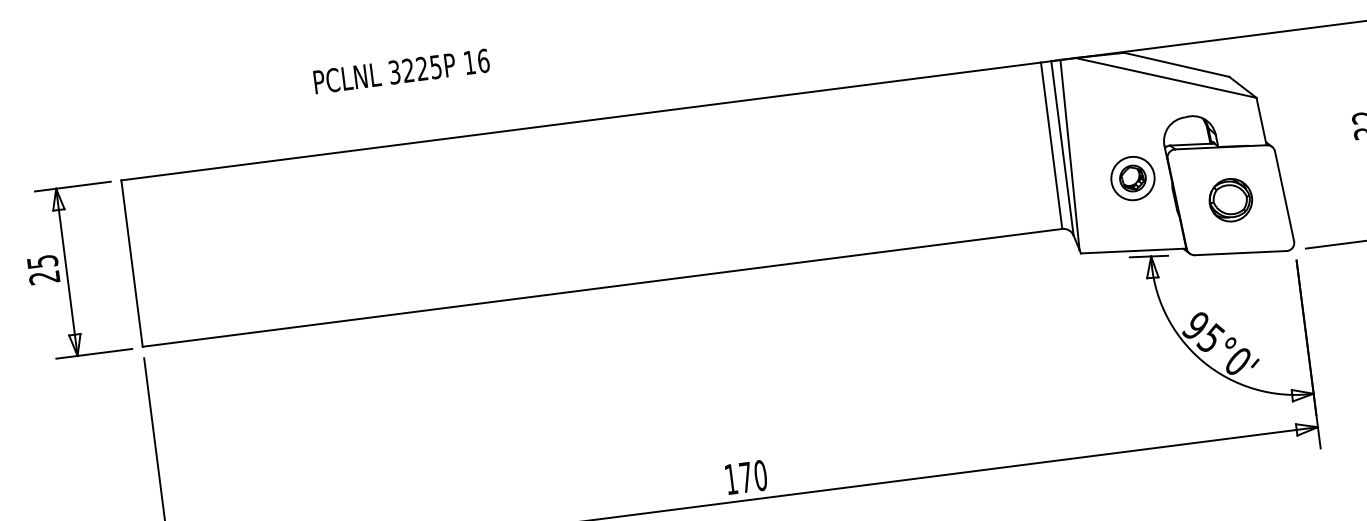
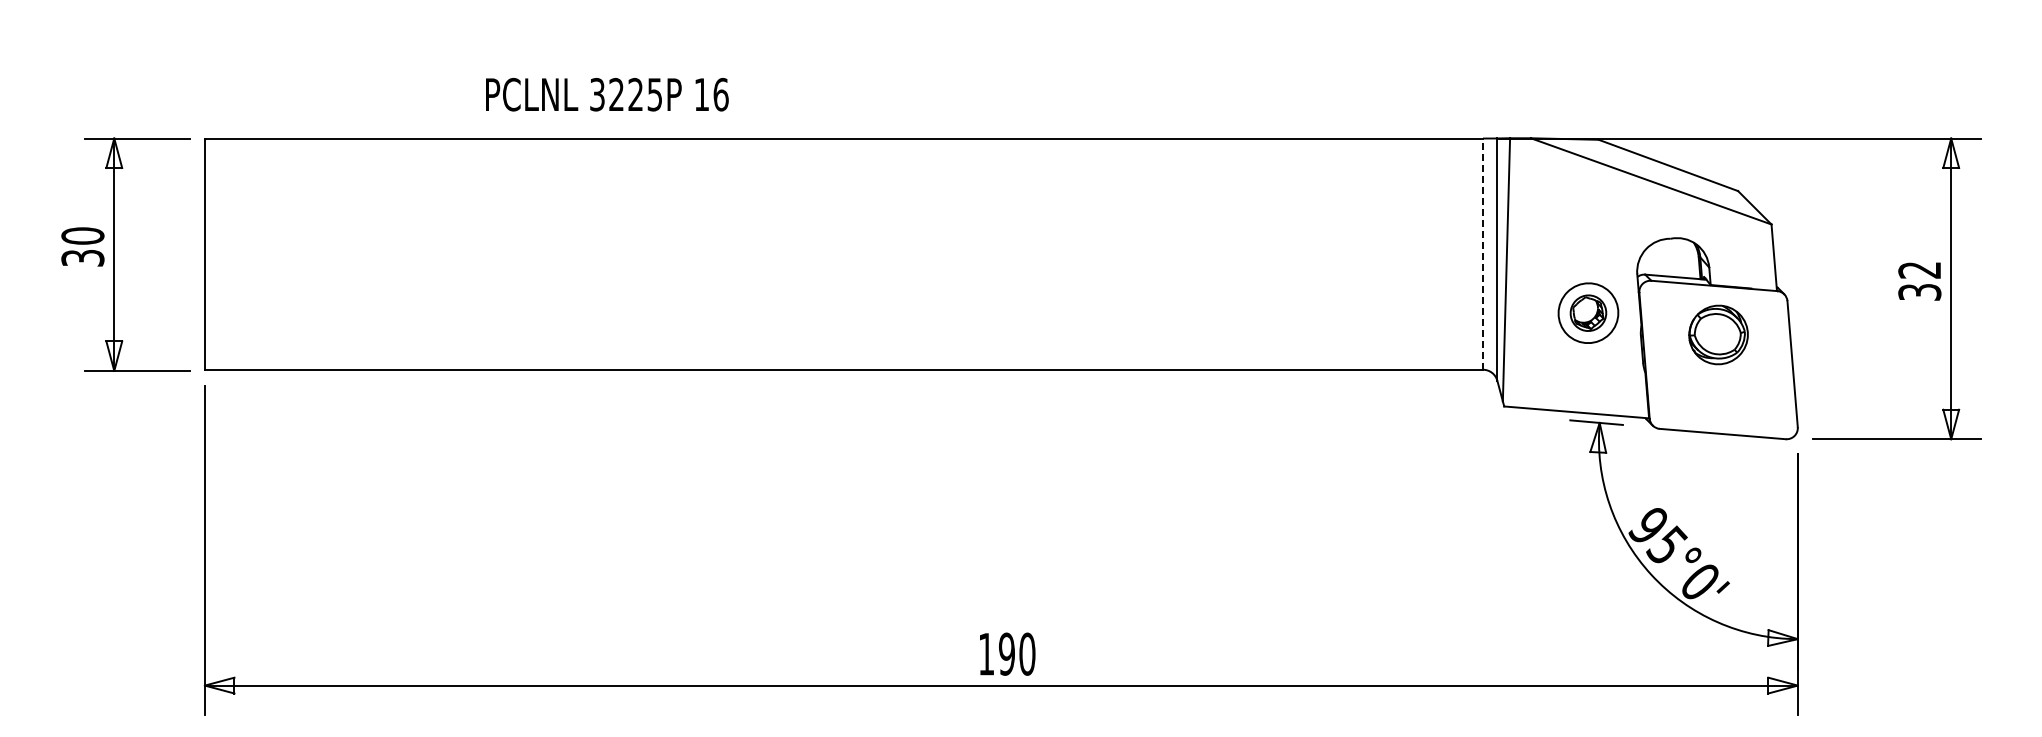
text: (401, 71) -> (607, 94), moved
line: (1051, 146) -> (1482, 254), solid -> dashed
part: (1230, 199) -> (1718, 334), moved
text: (43, 269) -> (82, 246), 25 -> 30
text: (745, 477) -> (1006, 653), 170 -> 190

